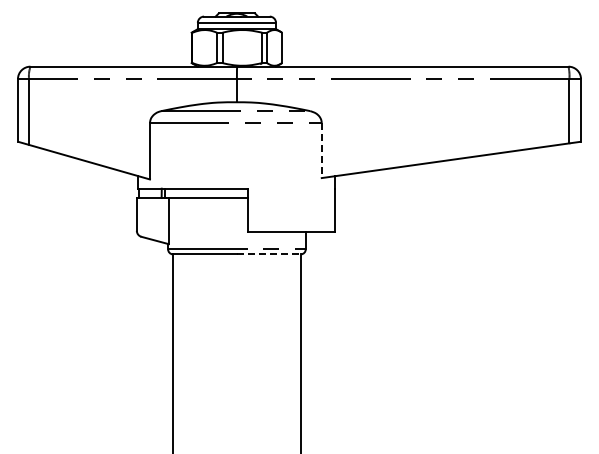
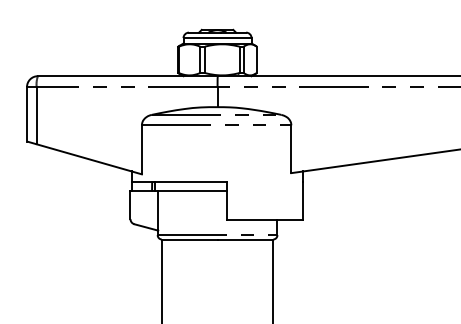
line: (321, 151) -> (291, 150), dashed -> solid
line: (269, 254) -> (245, 239), dashed -> solid

